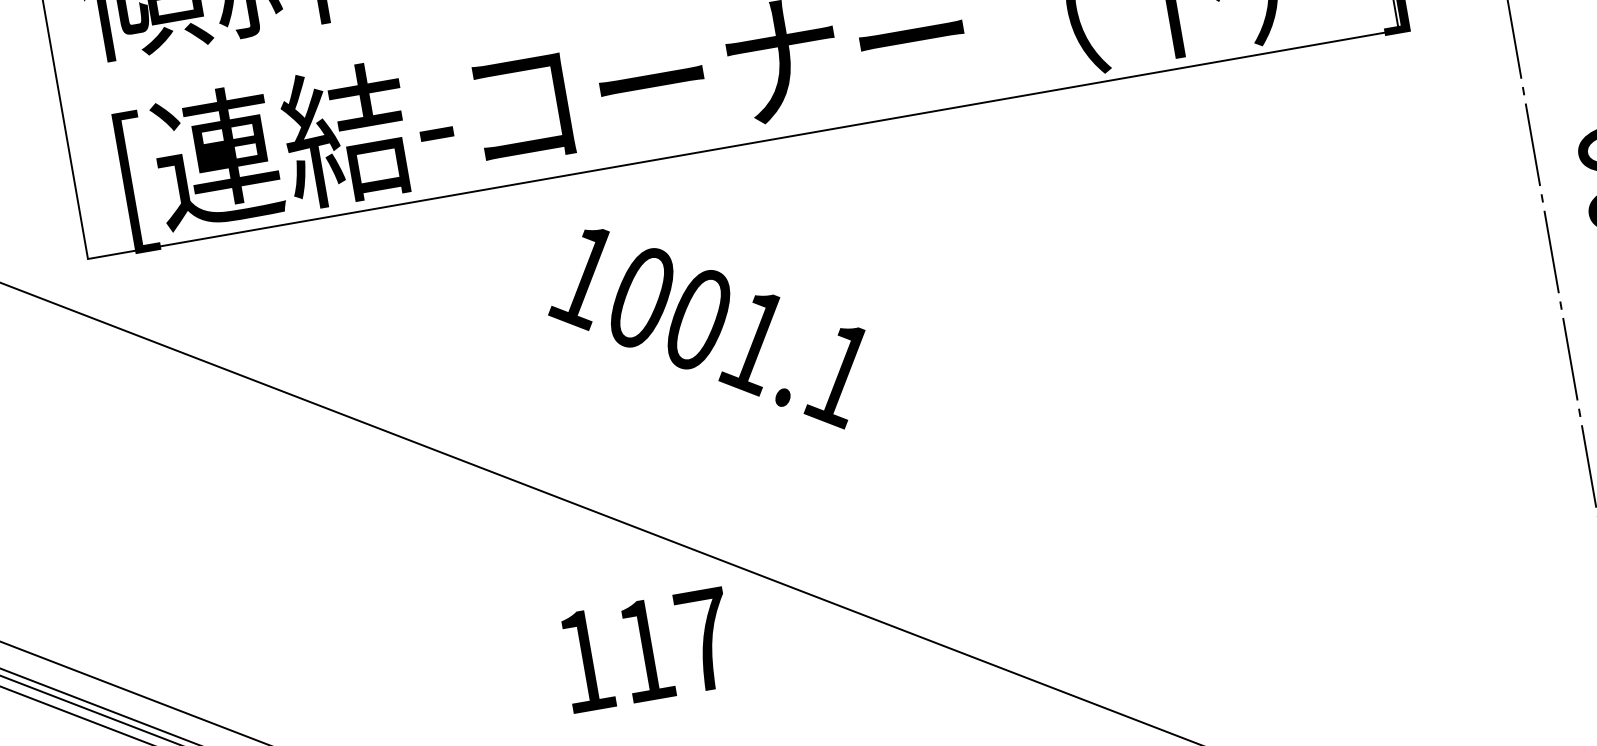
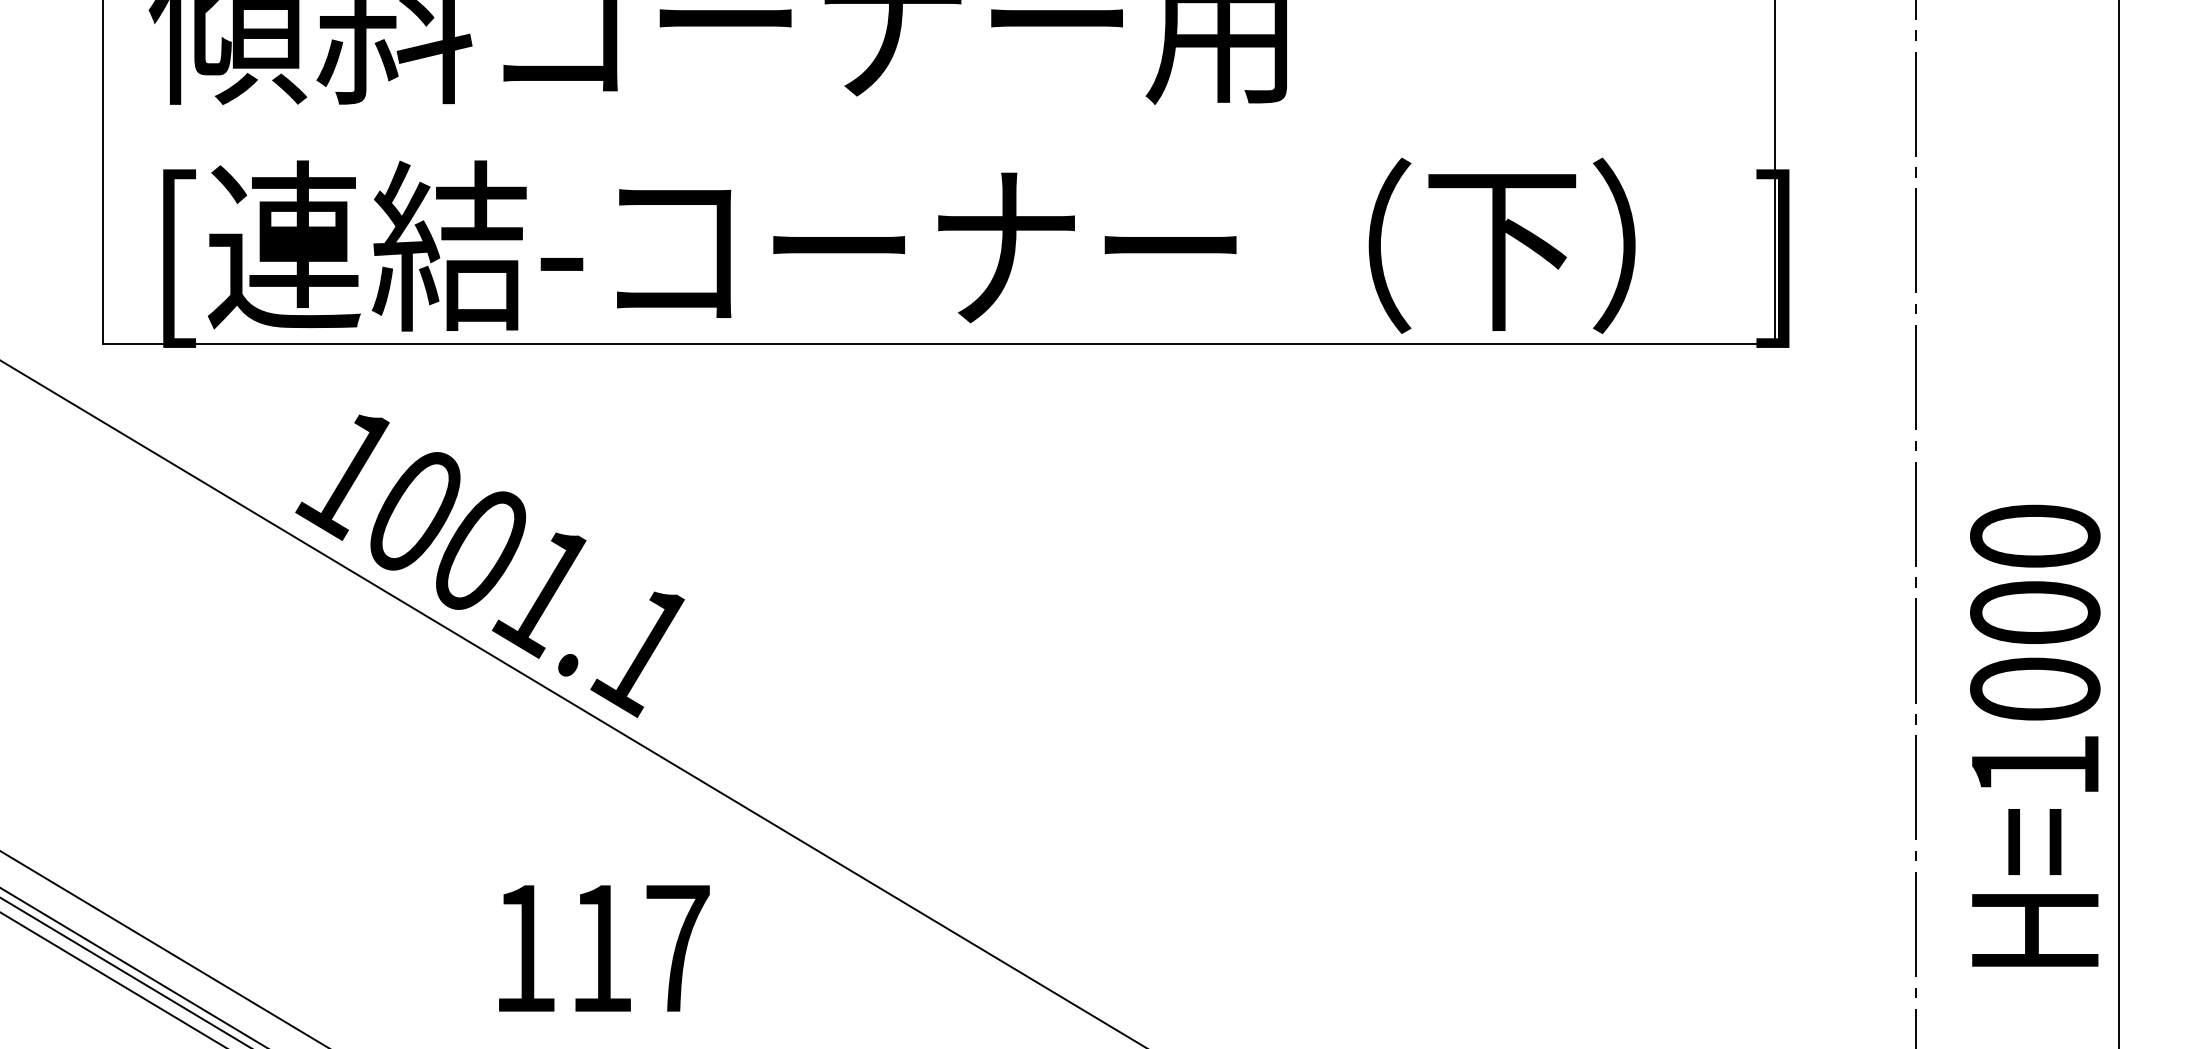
text: (707, 330) -> (489, 565), moved
text: (647, 650) -> (604, 948), moved

